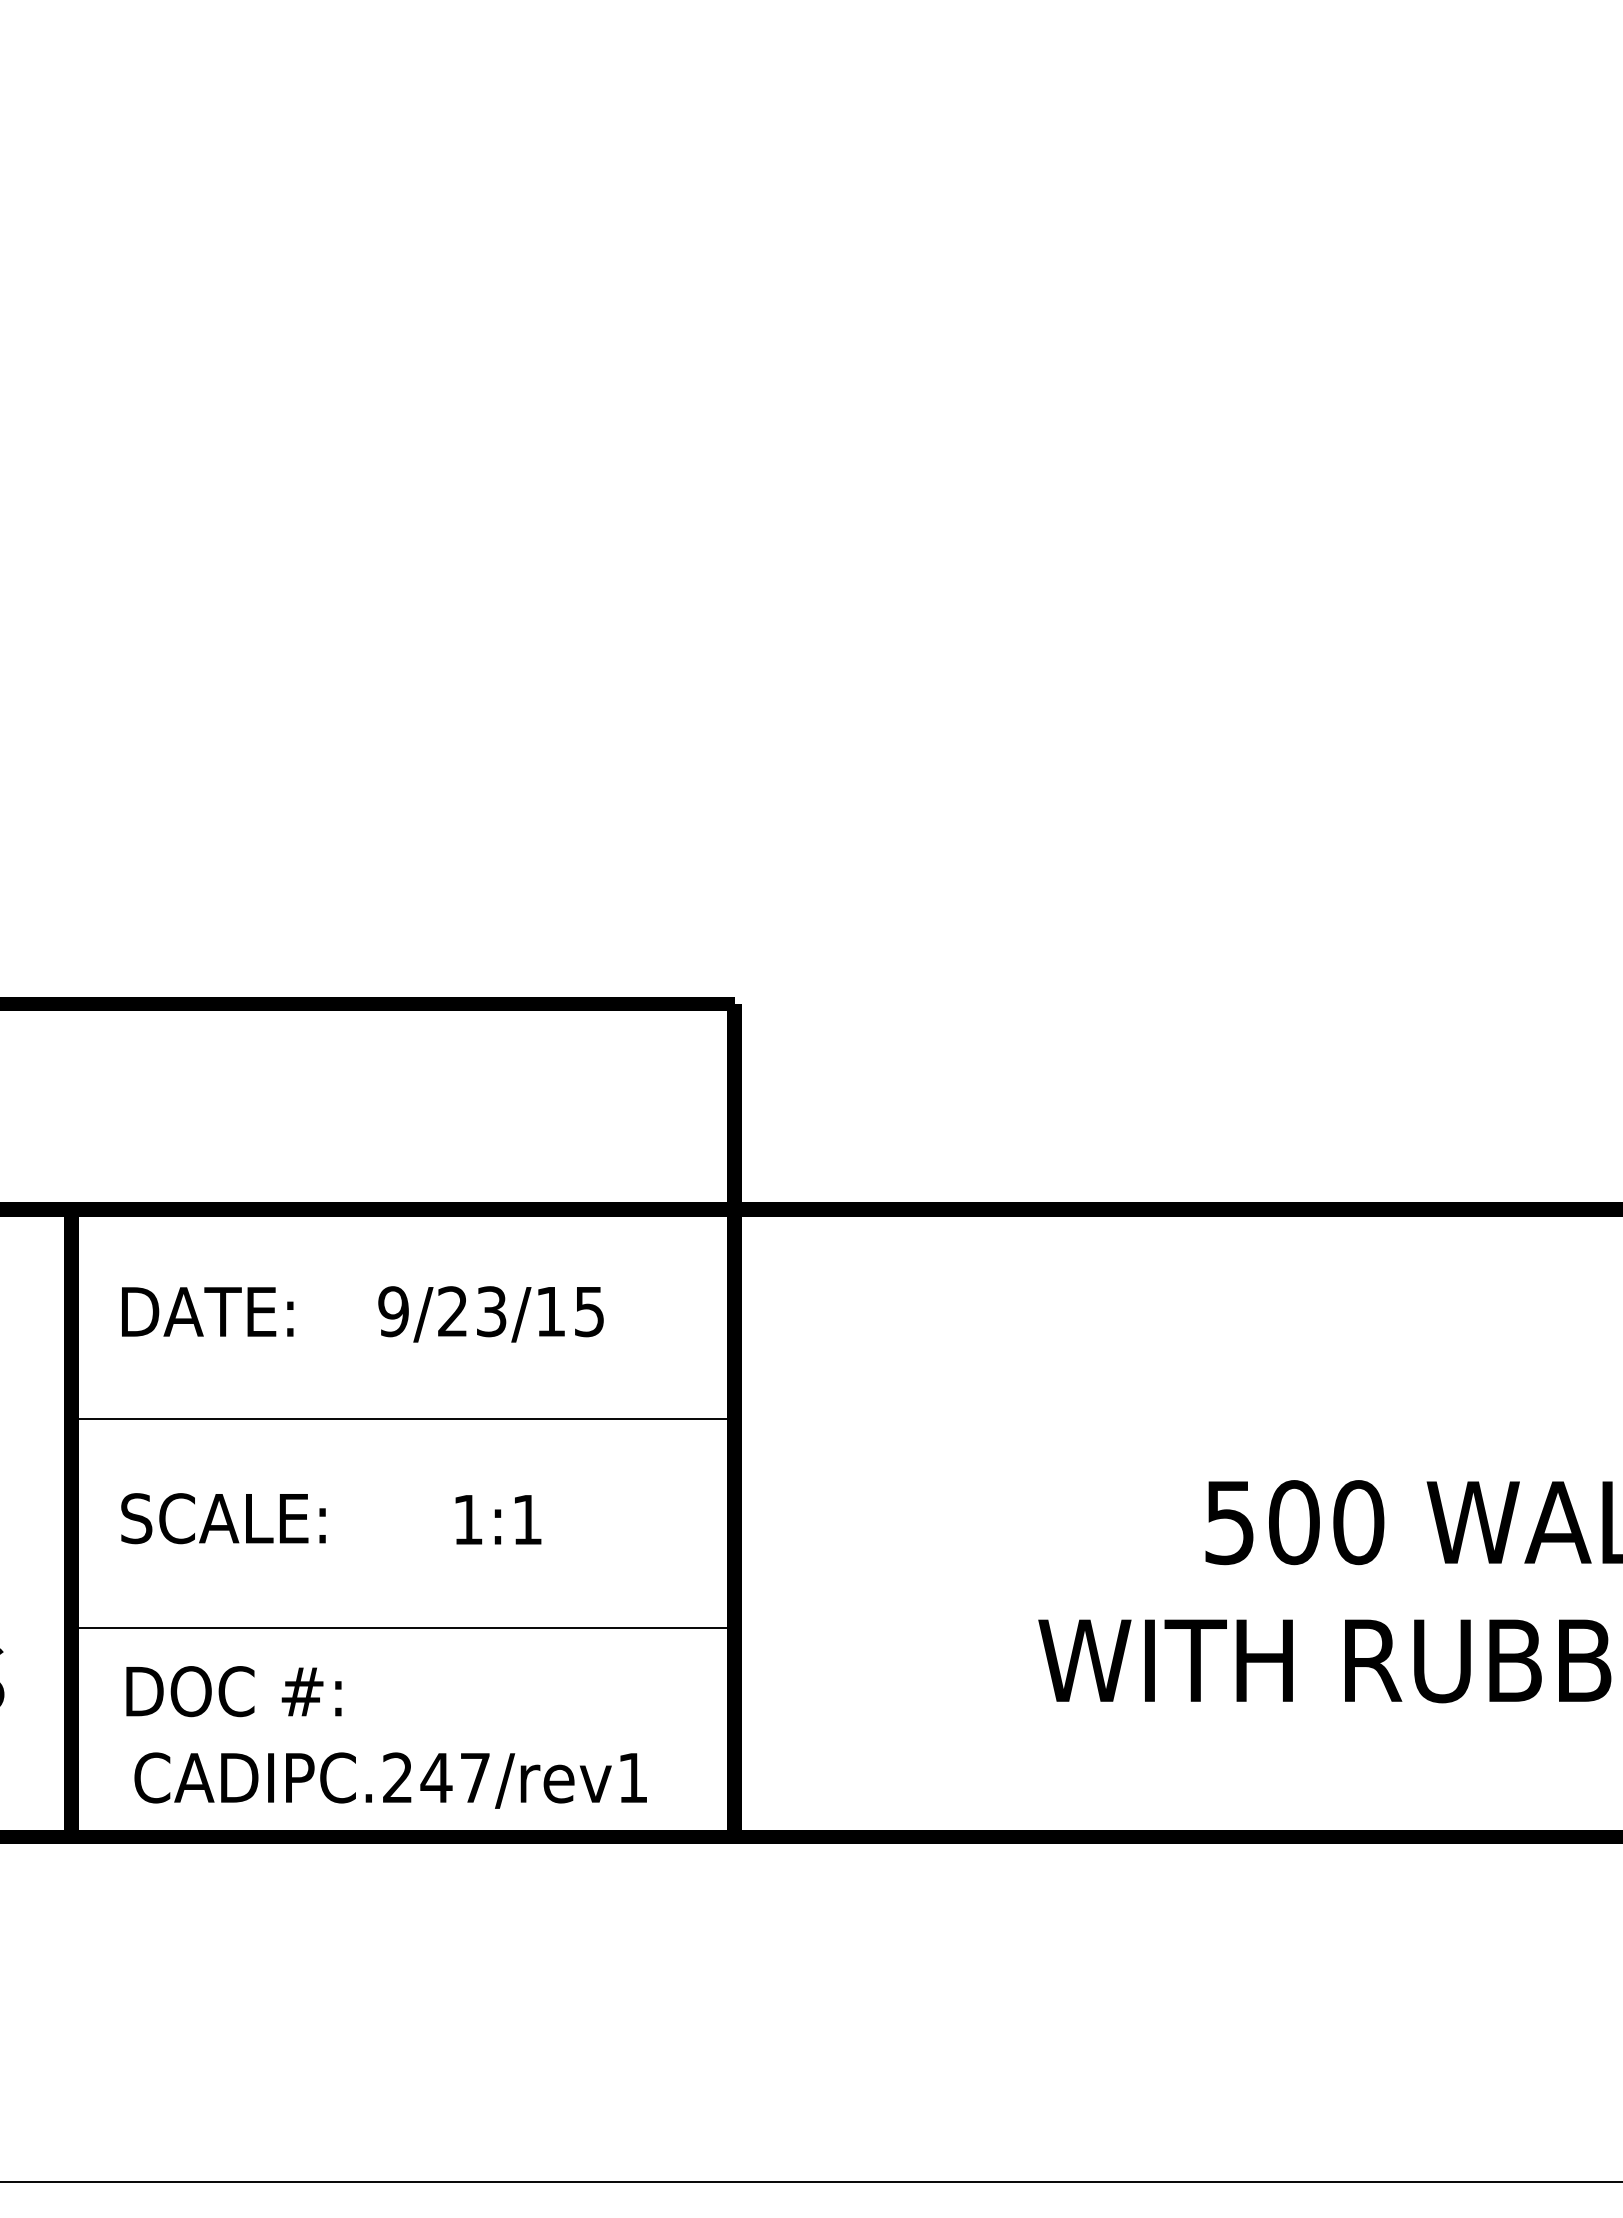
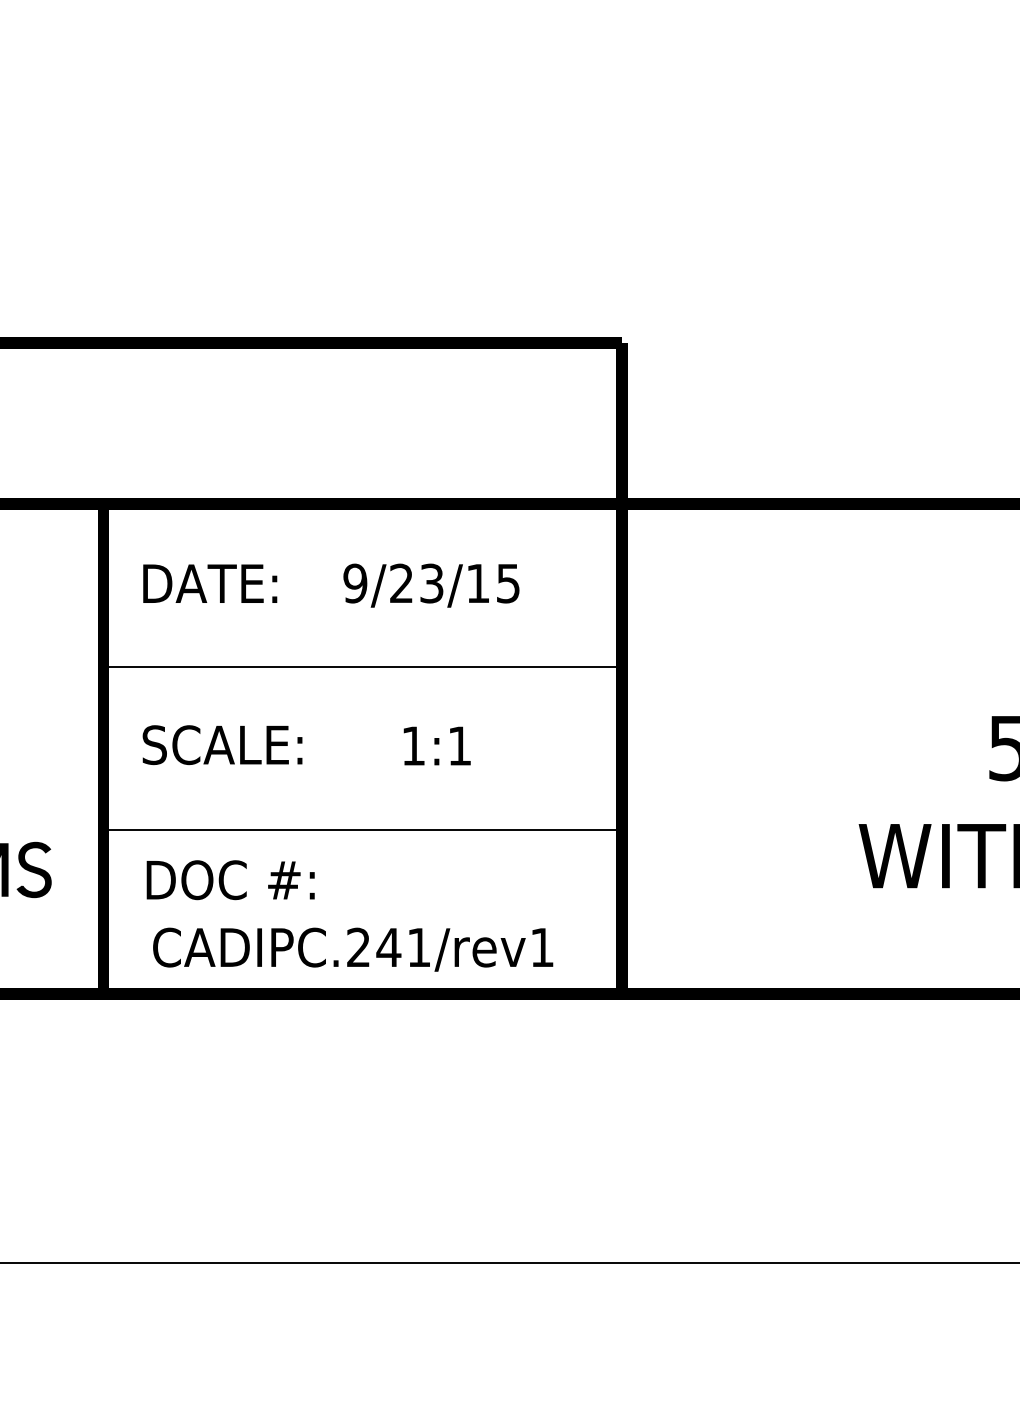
text: (475, 1777) -> (419, 947), CADIPC.247/rev1 -> CADIPC.241/rev1

